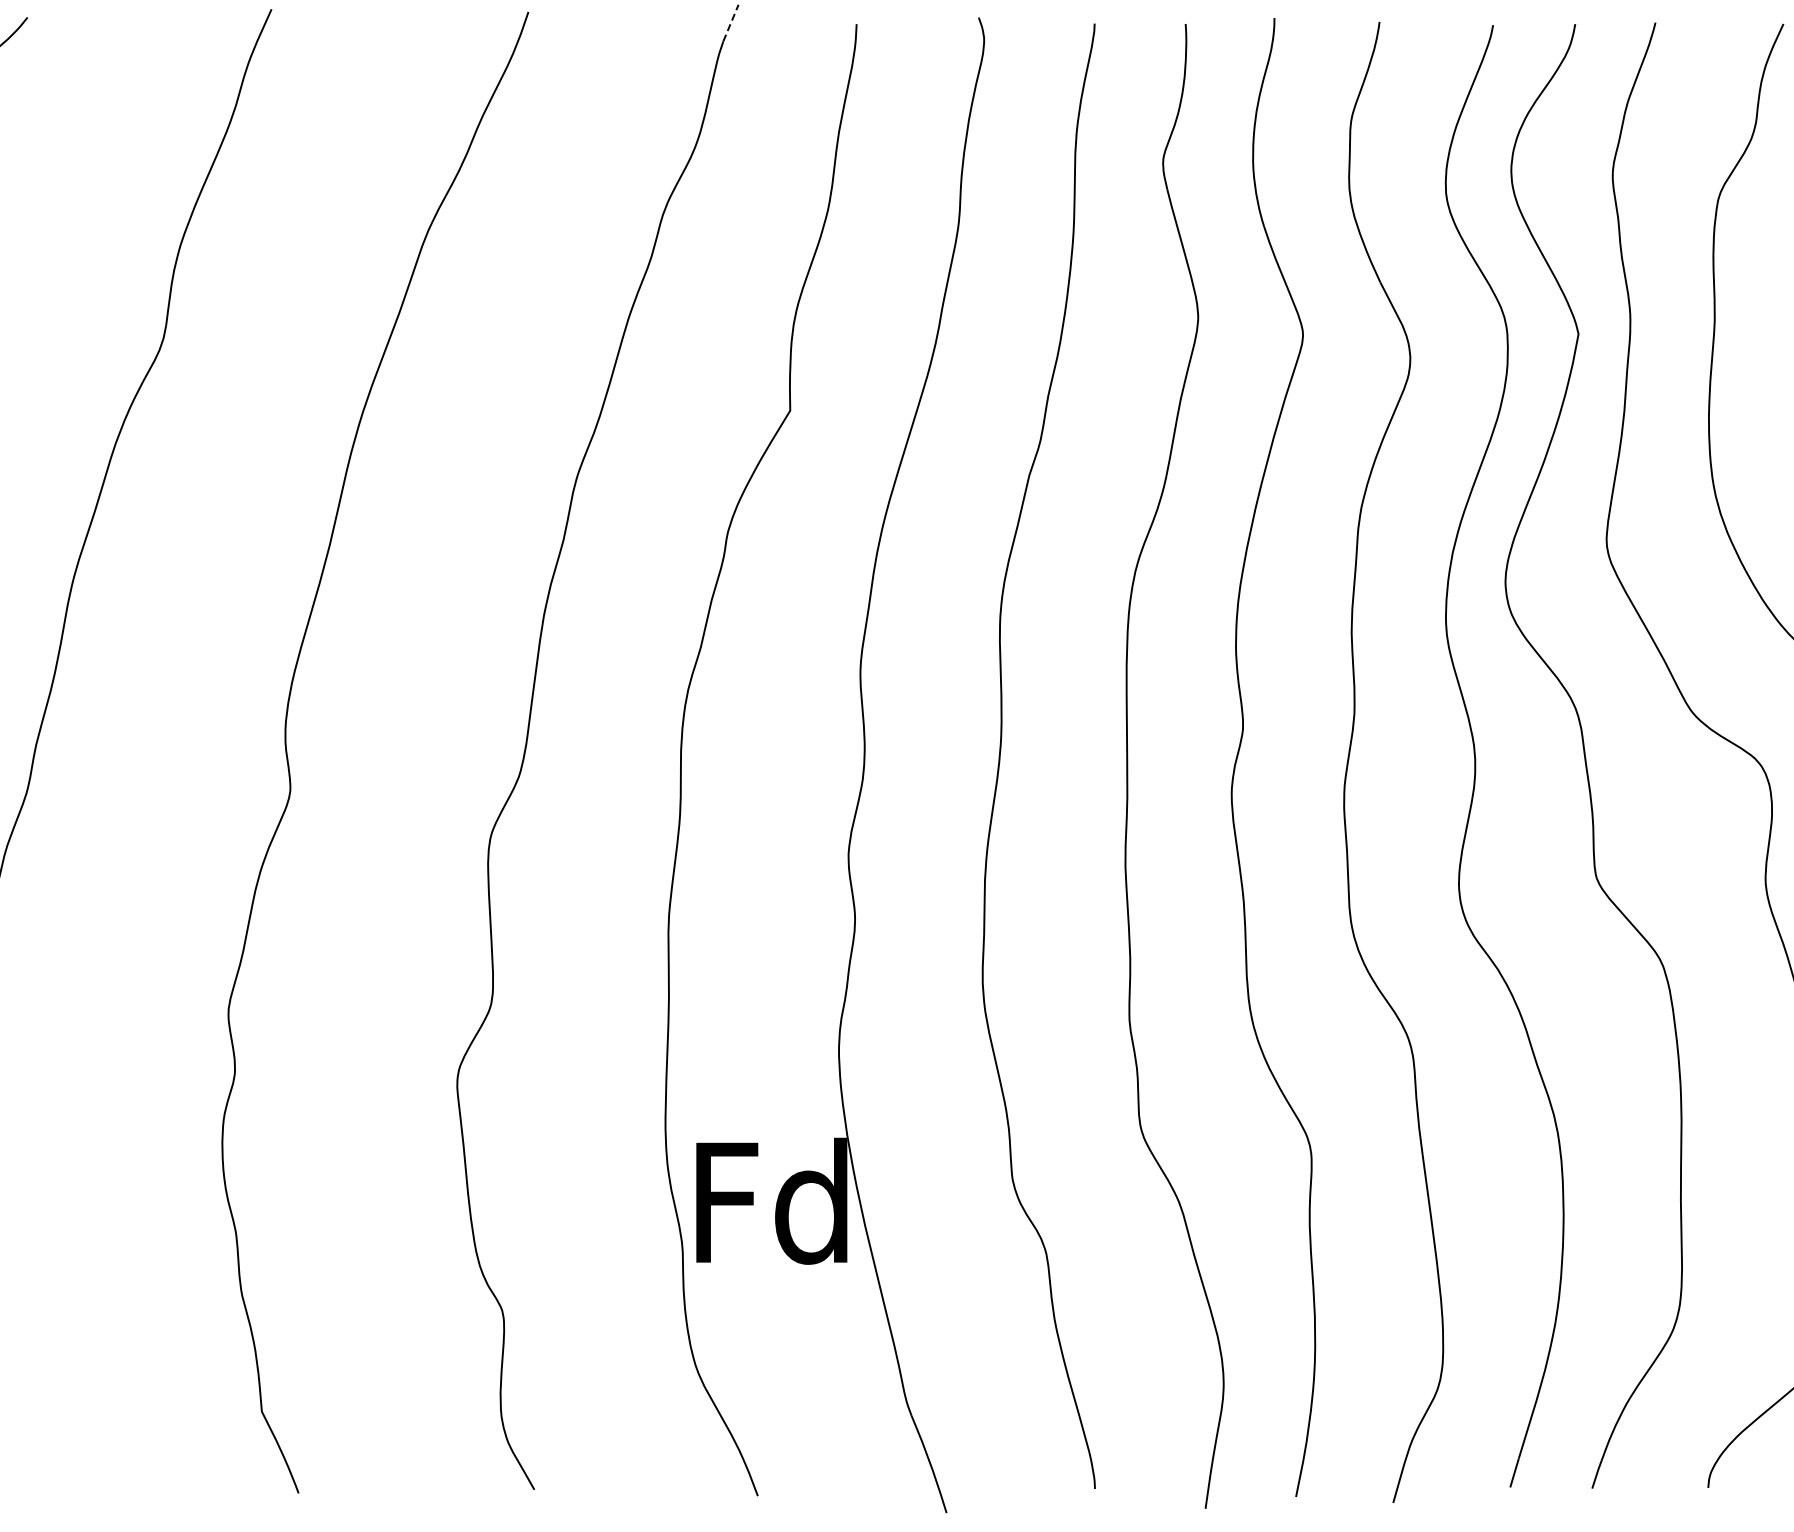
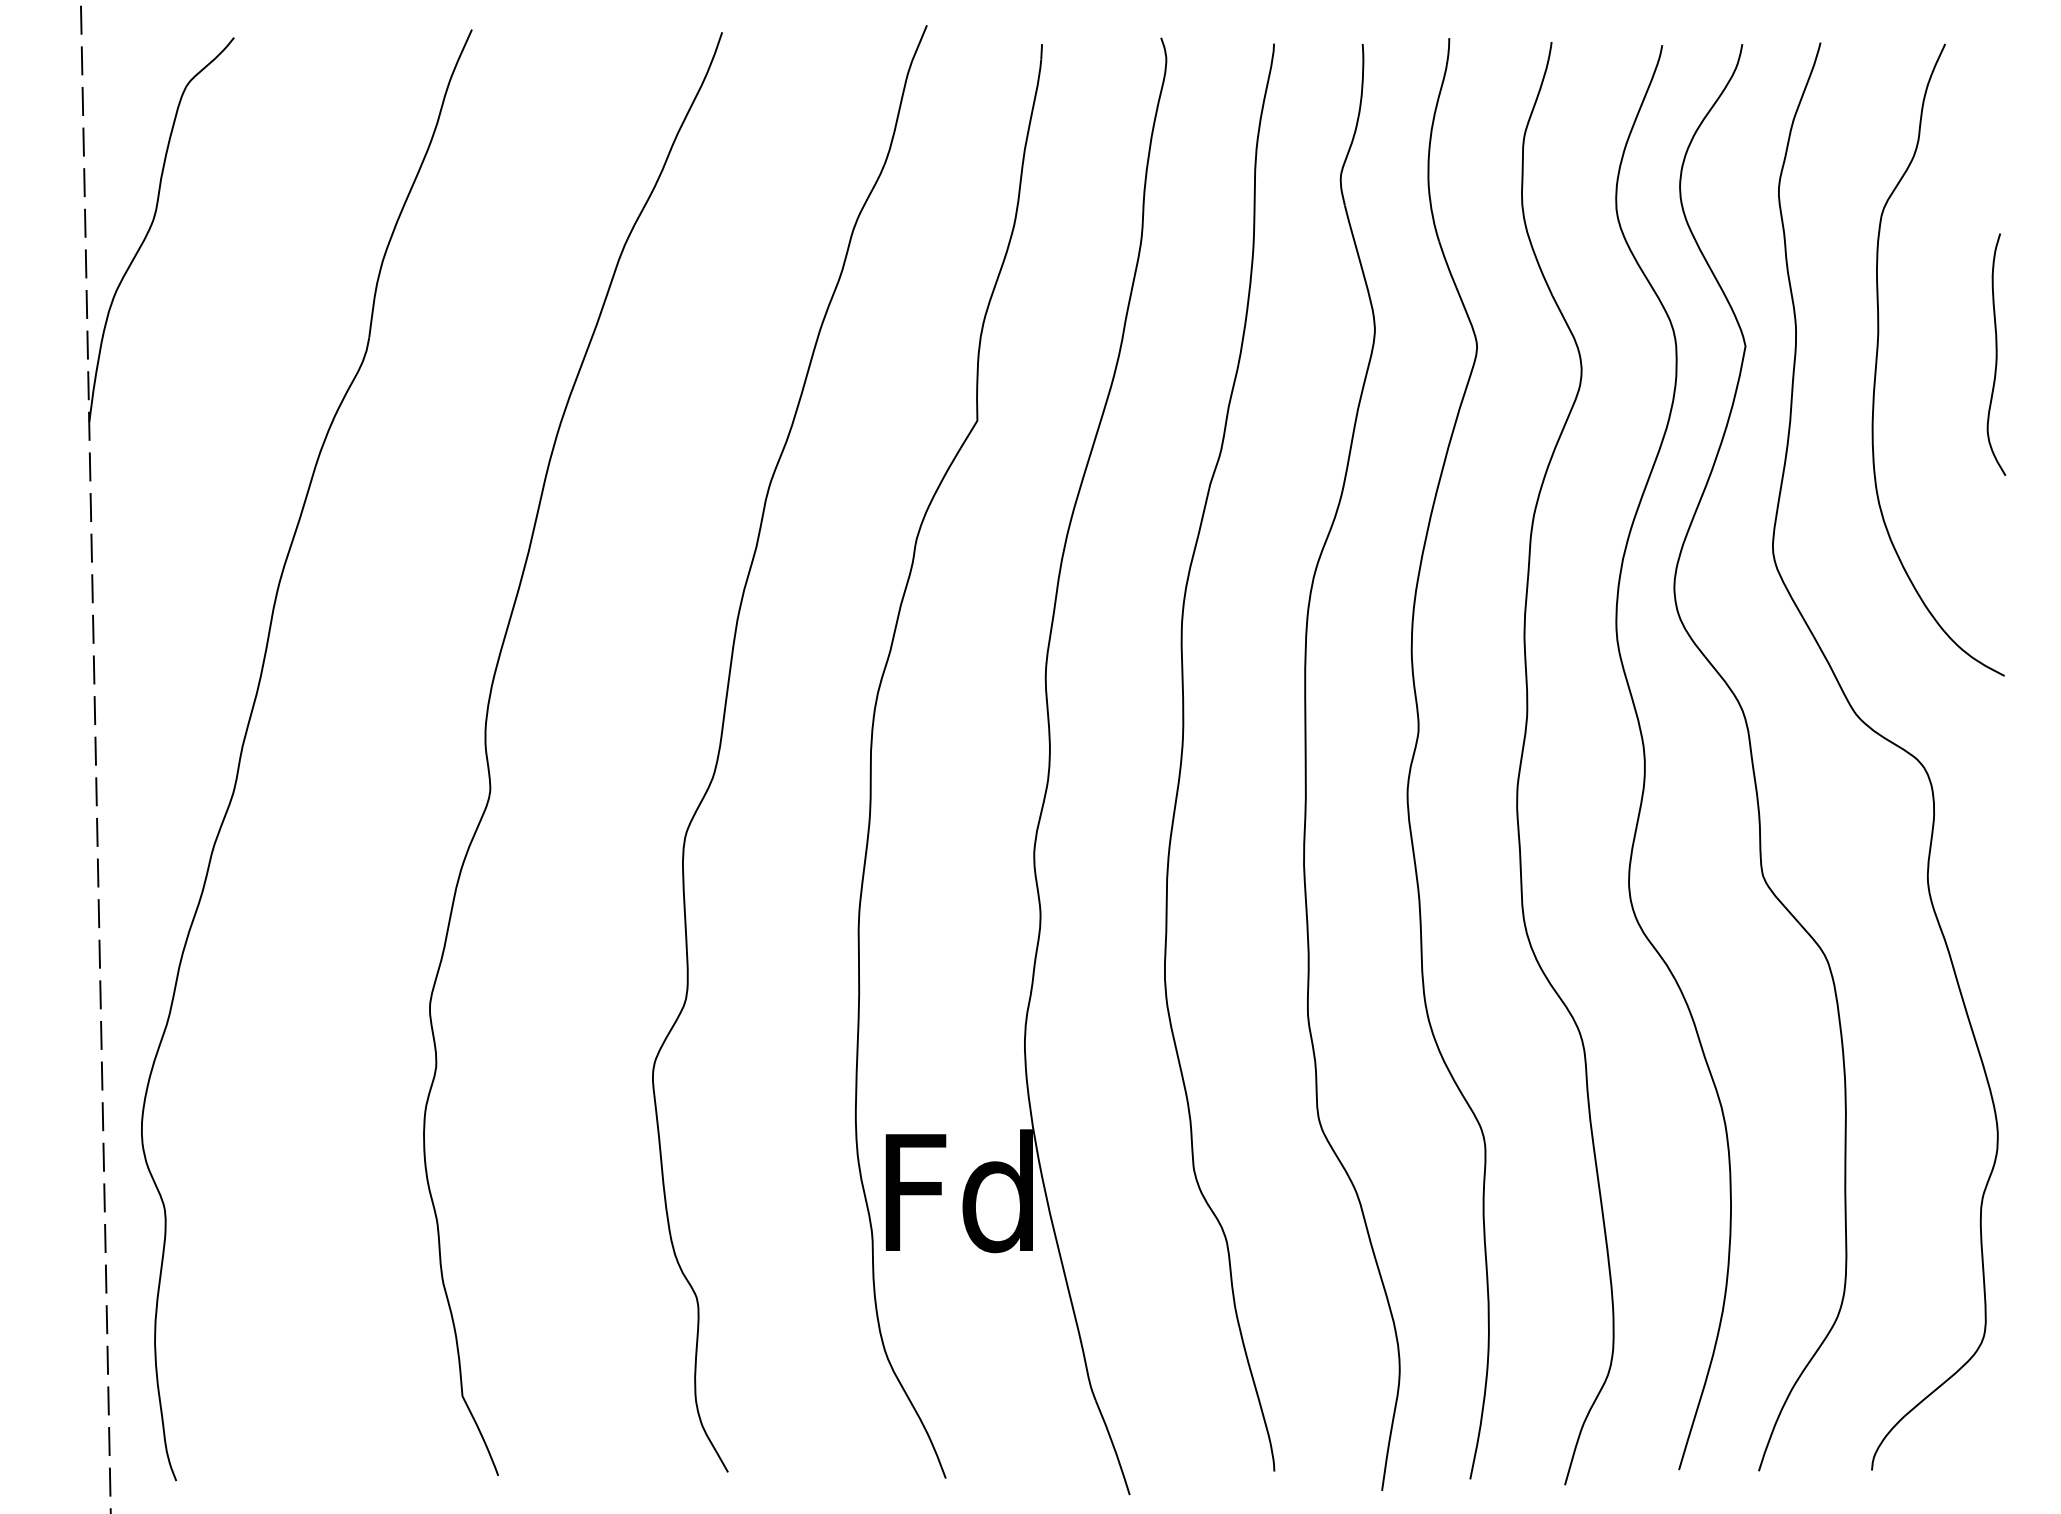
line: (730, 22) -> (919, 42), dashed -> solid

